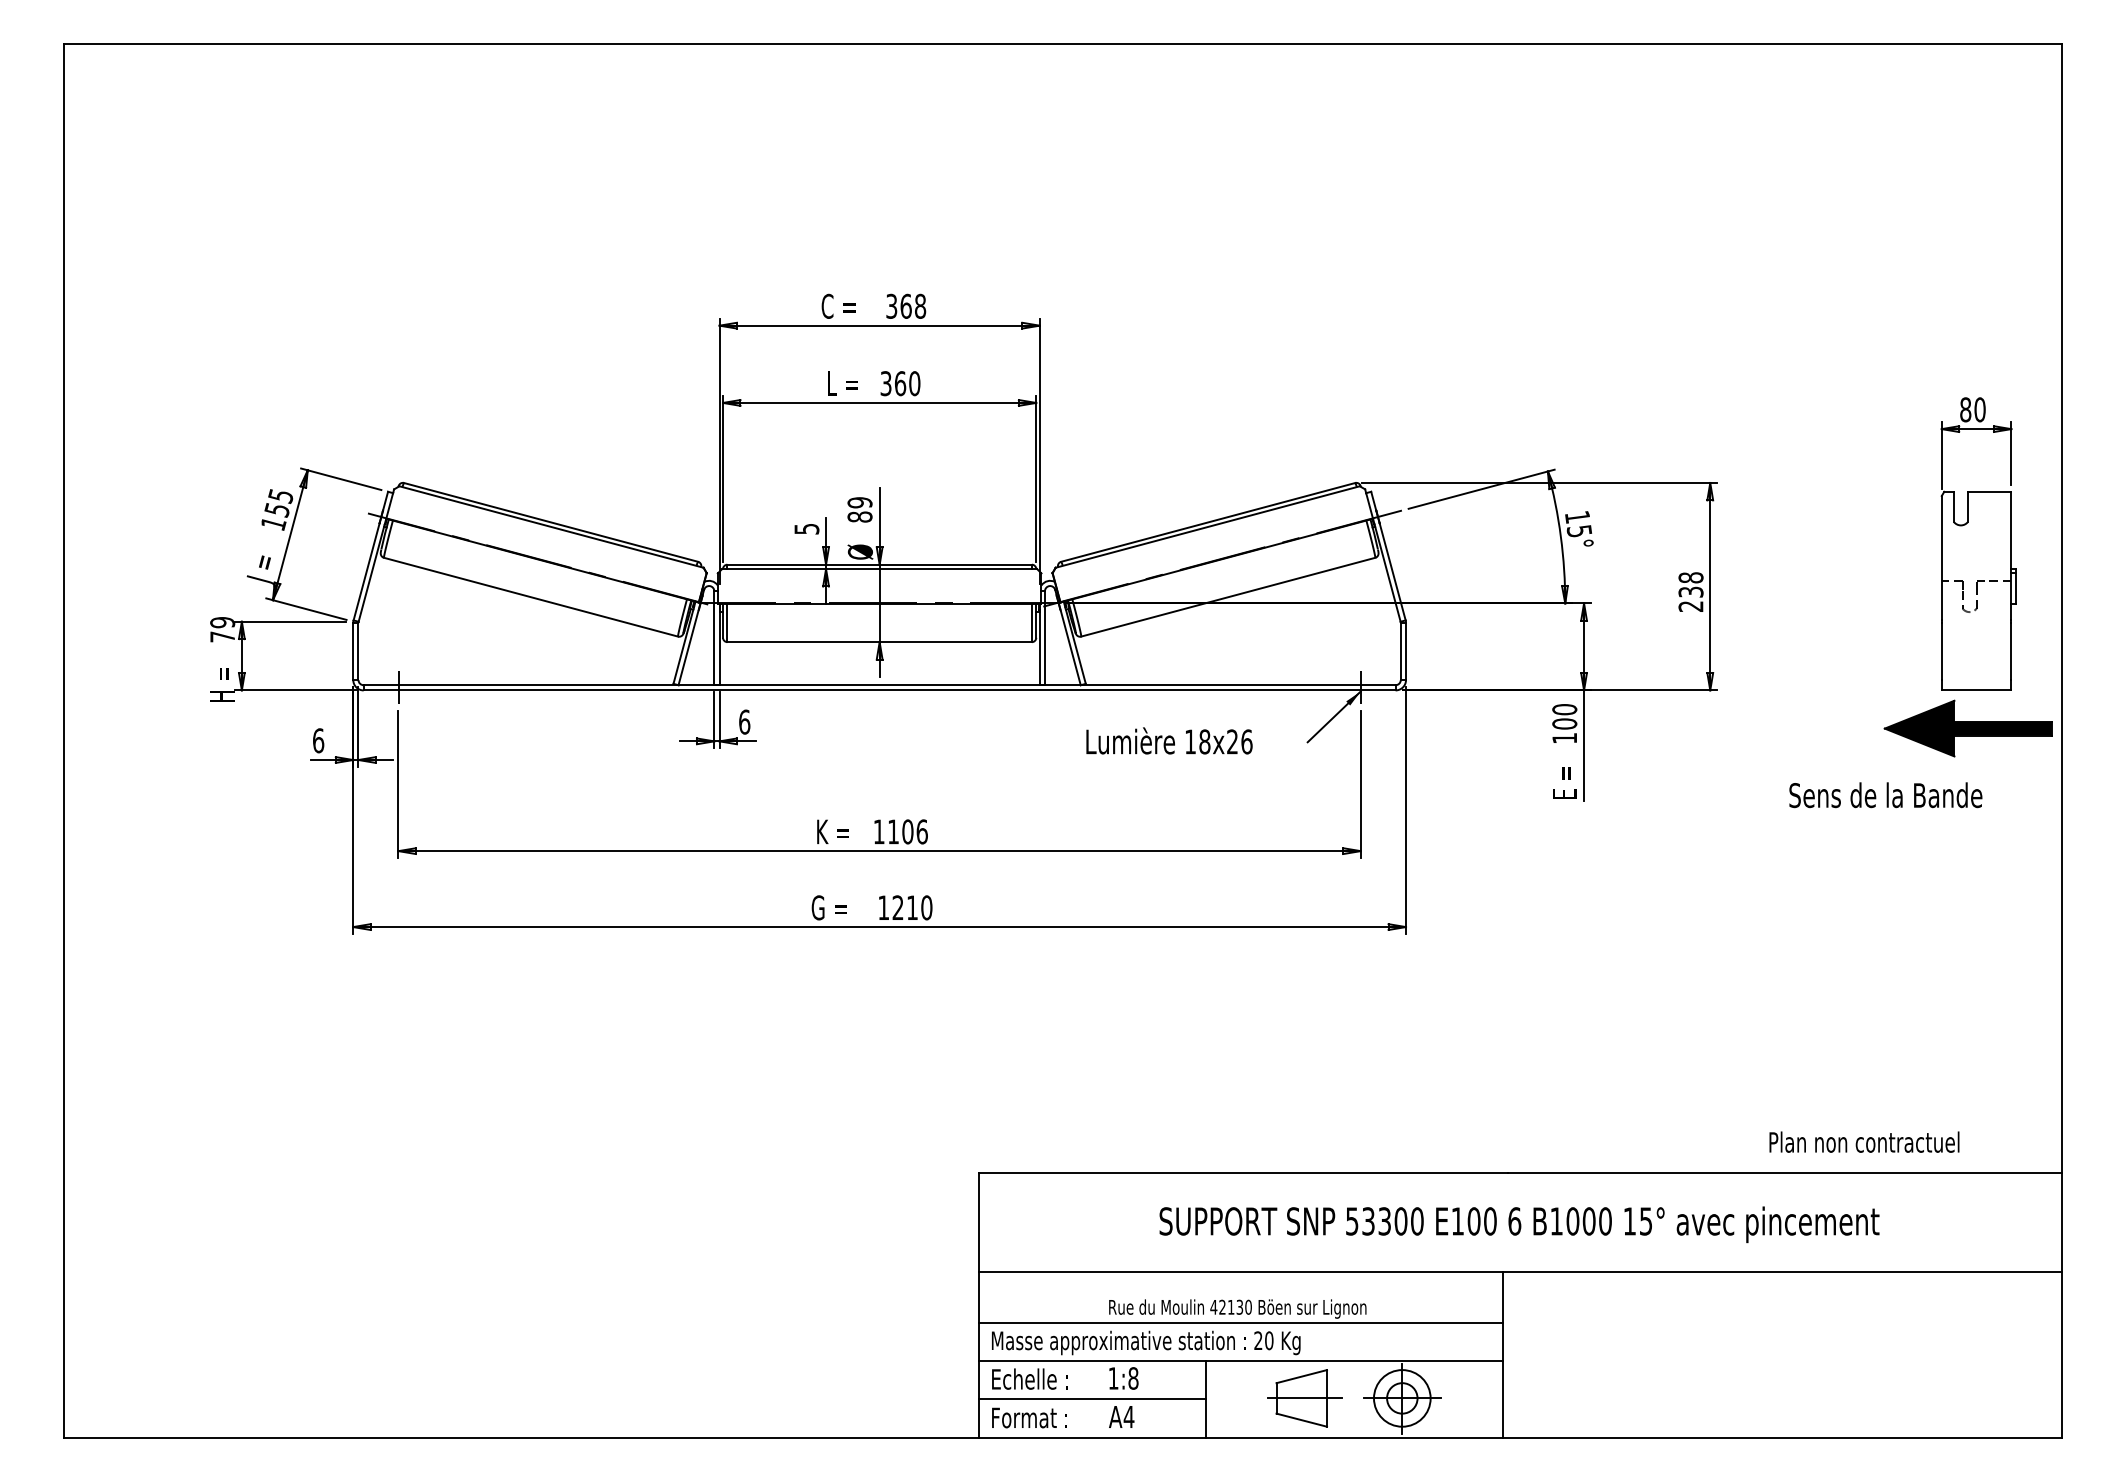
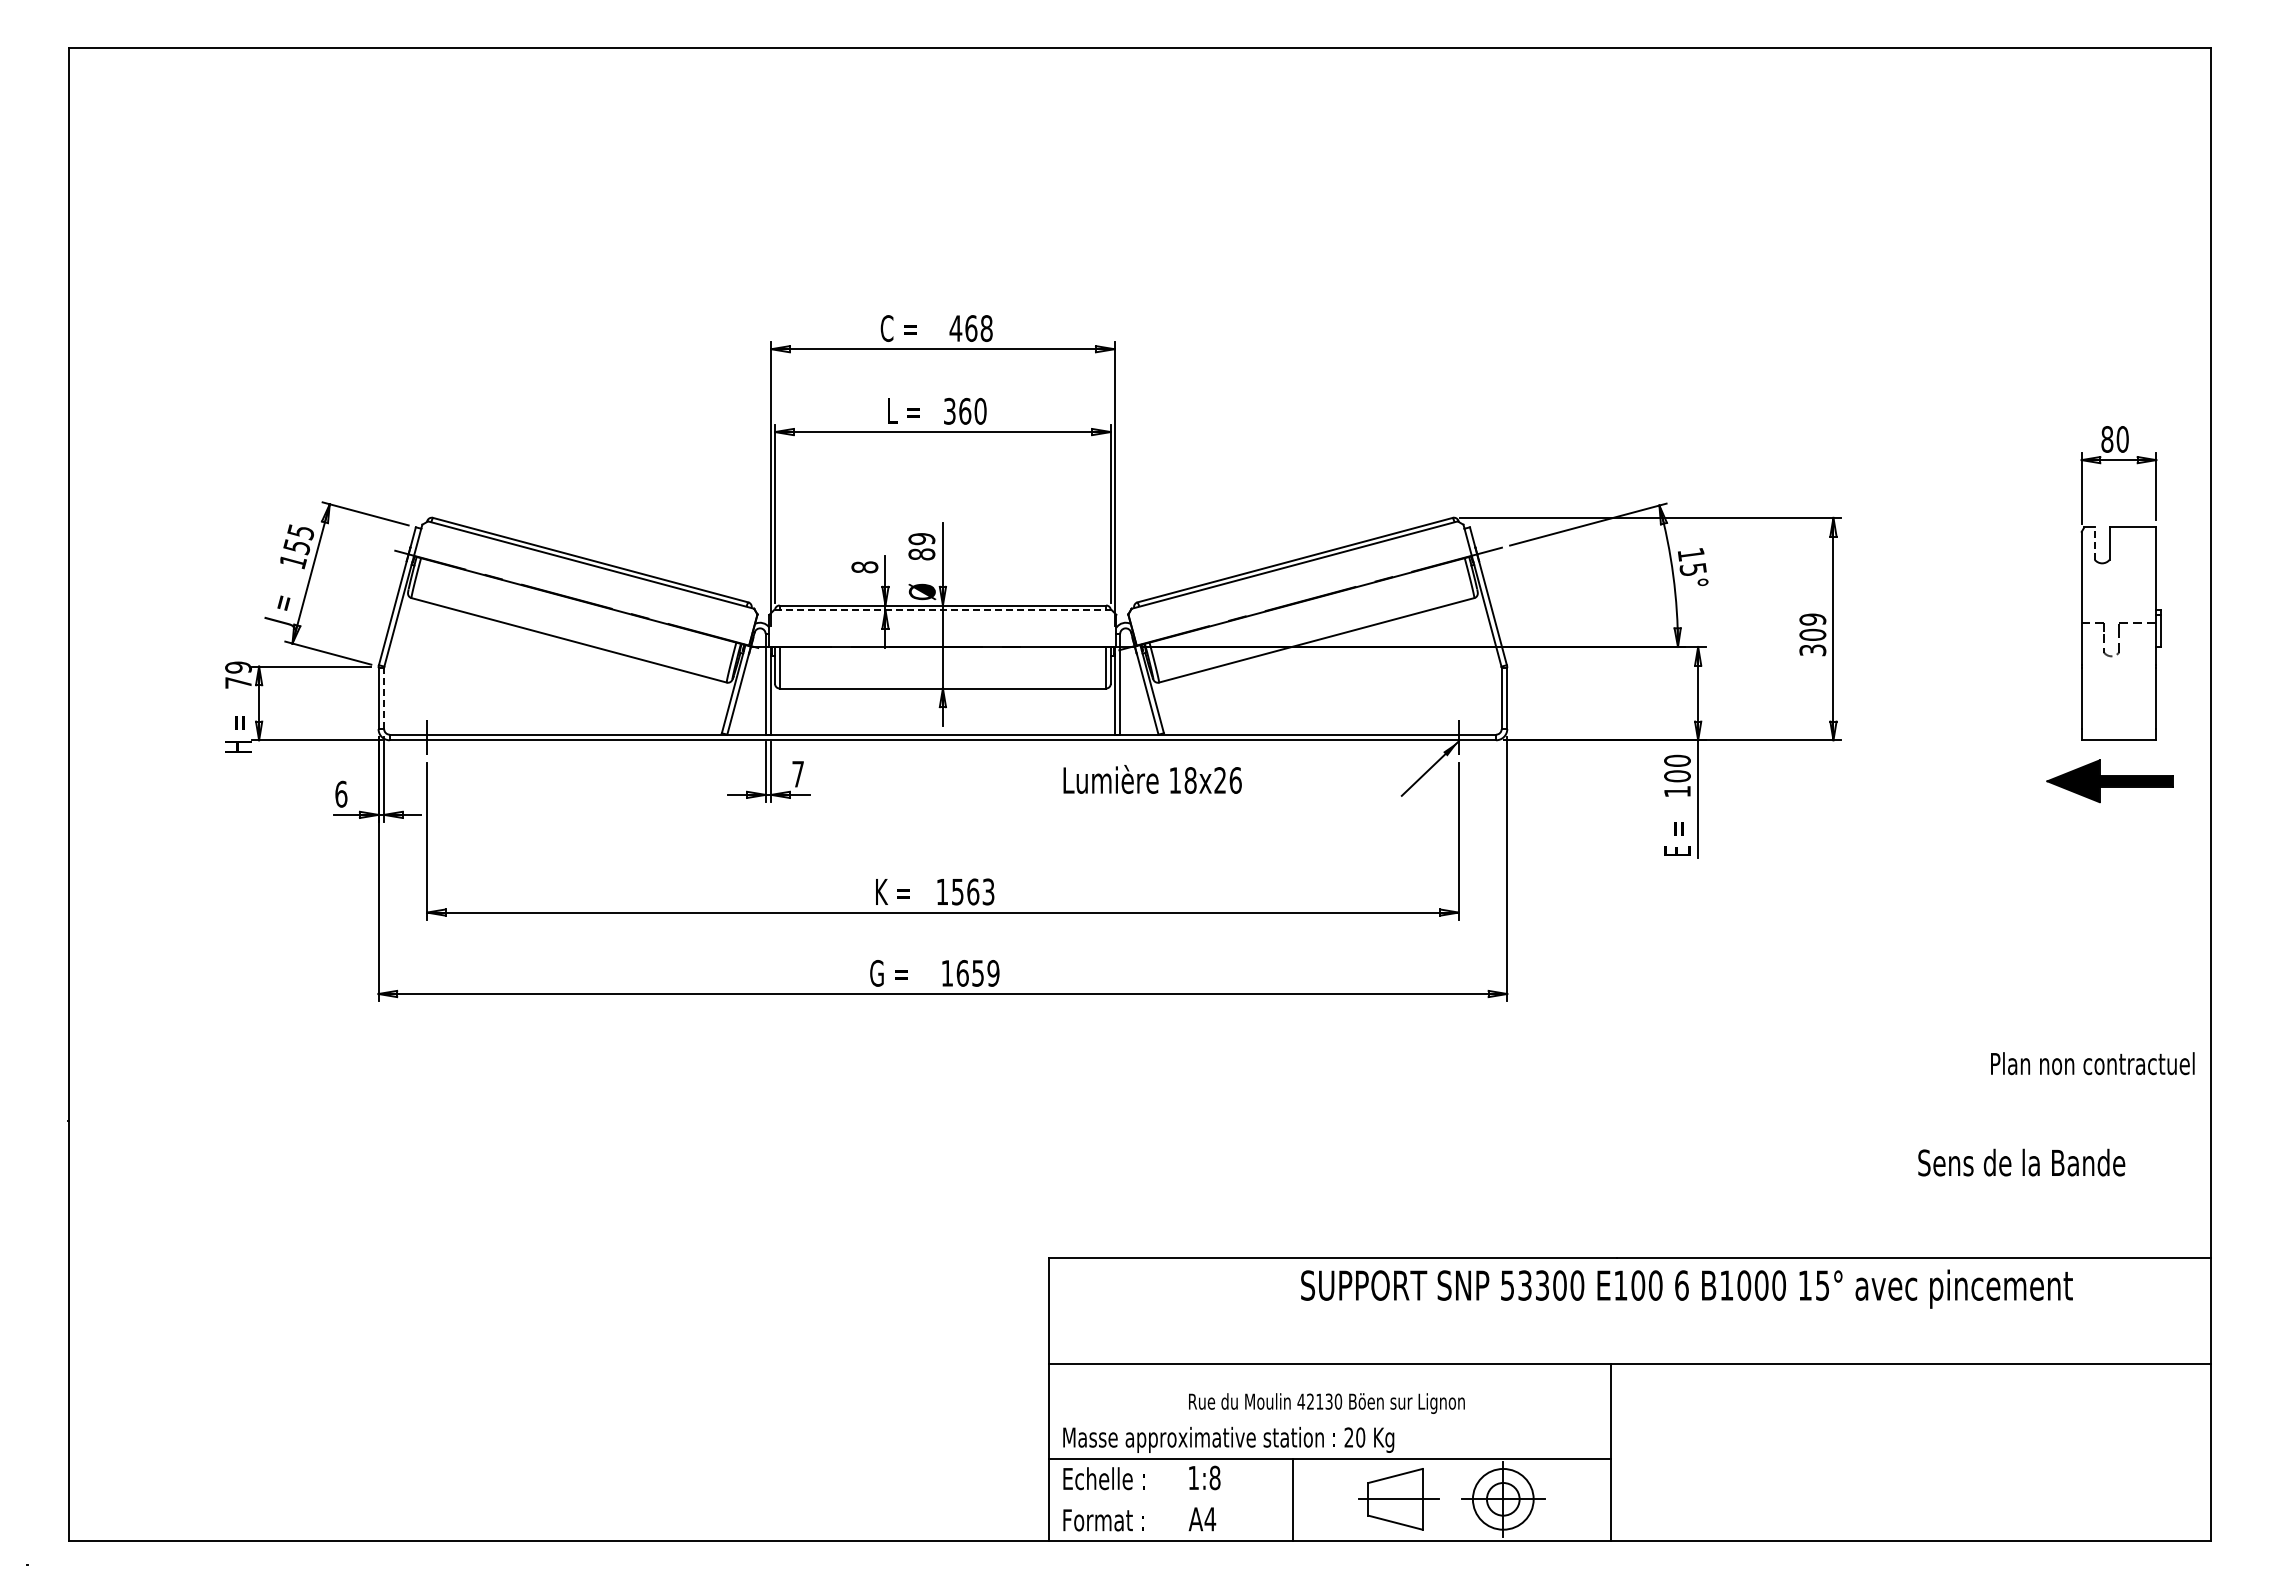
text: (891, 306) -> (955, 328), 368 -> 468
line: (1953, 506) -> (2094, 543), solid -> dashed
text: (806, 529) -> (864, 567), 5 -> 8
line: (879, 569) -> (942, 610), solid -> dashed
text: (1690, 591) -> (1812, 634), 238 -> 309
line: (358, 651) -> (384, 698), solid -> dashed
text: (744, 721) -> (798, 773), 6 -> 7
part: (1967, 728) -> (2109, 781), size x0.7
text: (1169, 741) -> (1152, 779), moved
text: (1885, 795) -> (2021, 1162), moved
text: (908, 831) -> (973, 891), 1106 -> 1563
text: (911, 907) -> (977, 972), 1210 -> 1659
text: (1864, 1142) -> (2092, 1063), moved
text: (1519, 1224) -> (1686, 1288), moved
line: (1241, 1323) -> (1330, 1418), removed
line: (1091, 1399) -> (1170, 1500), removed

